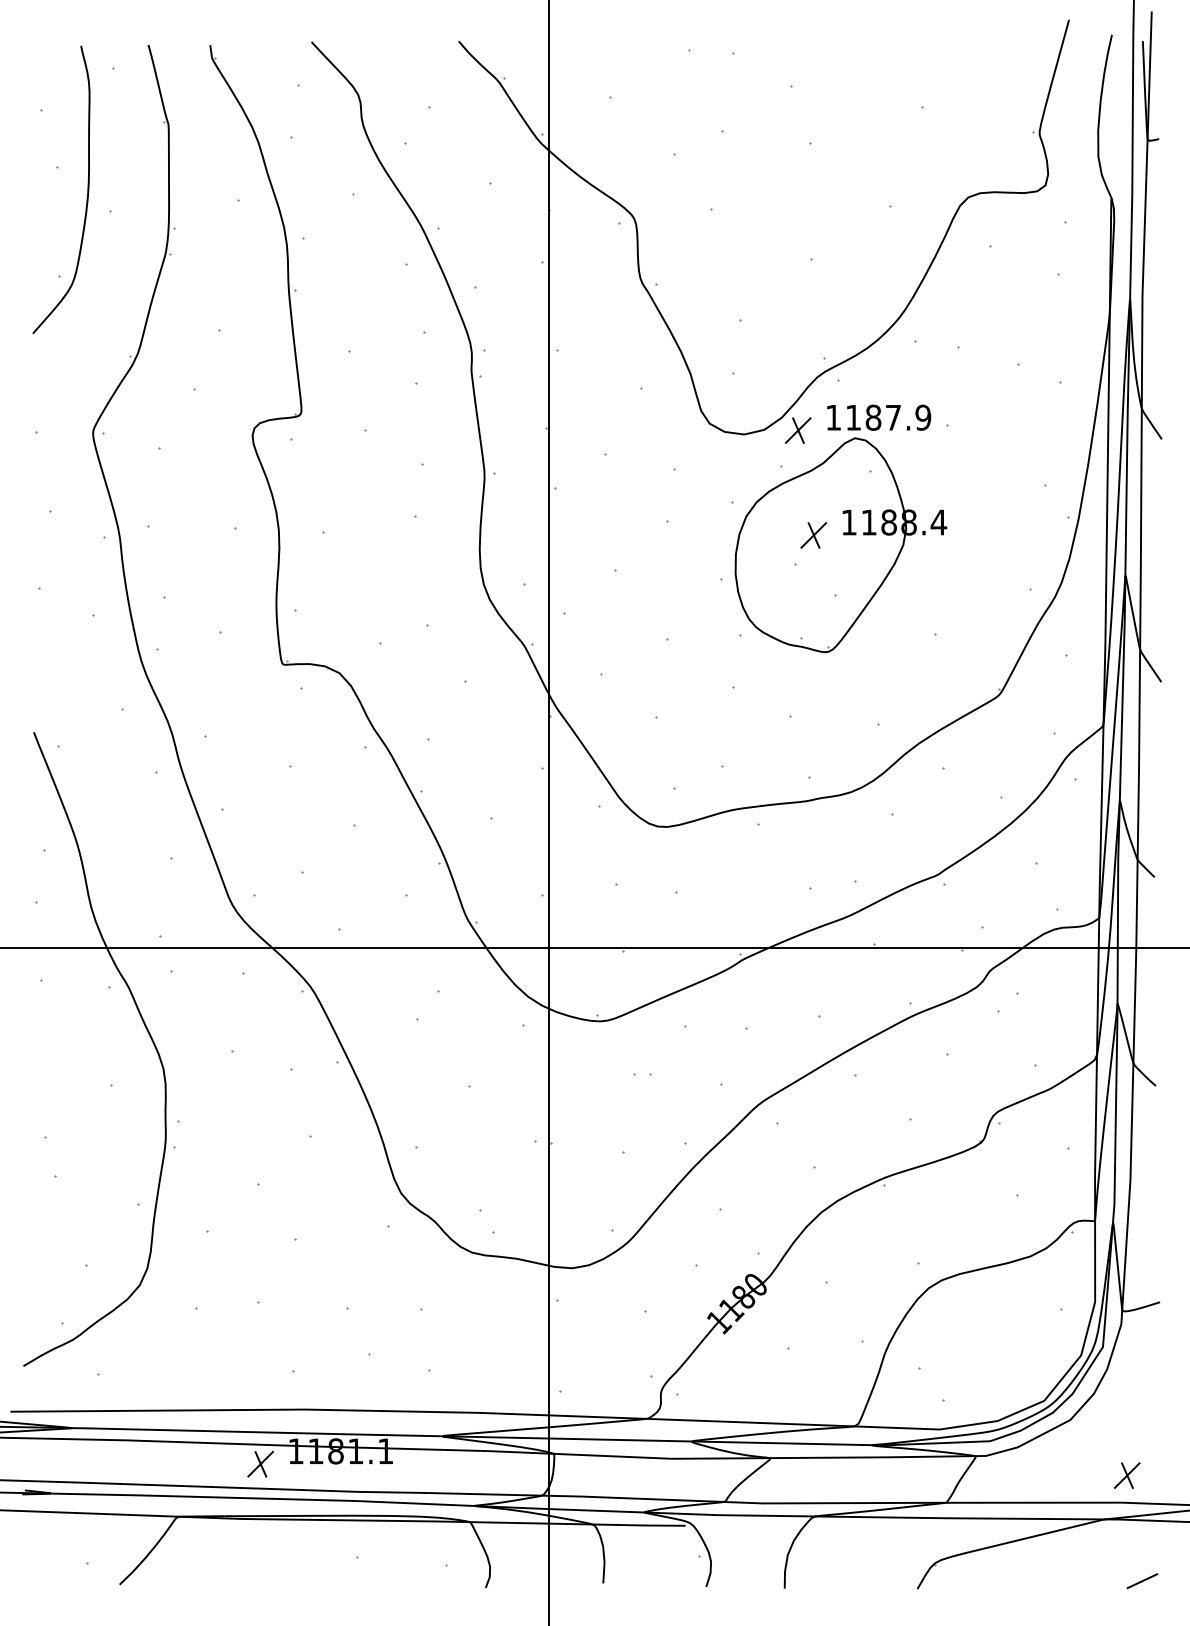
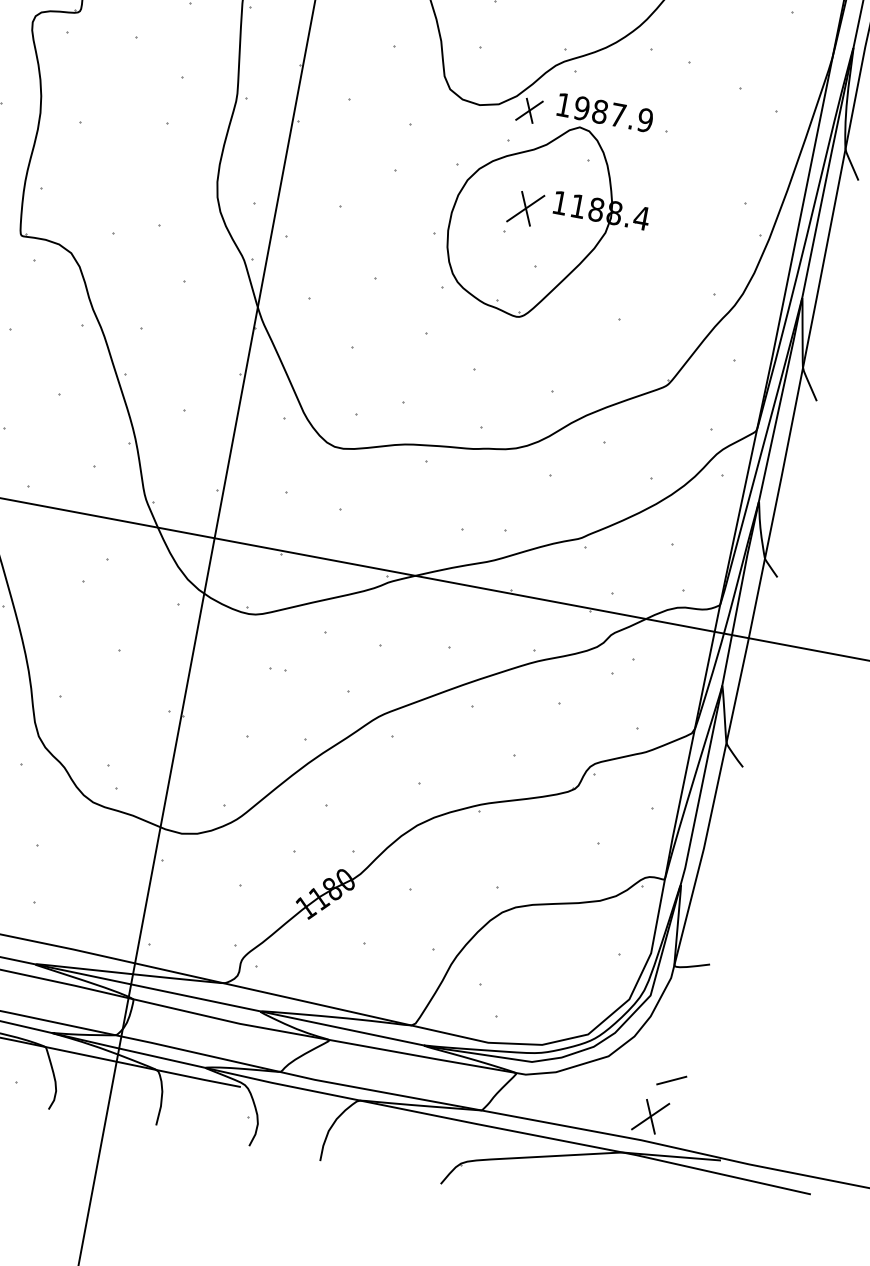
text: (853, 417) -> (581, 108), 1187.9 -> 1987.9
part: (813, 535) -> (525, 208), size x1.4
part: (1127, 1475) -> (651, 1116), size x1.4
line: (1142, 1581) -> (671, 1080), moved

